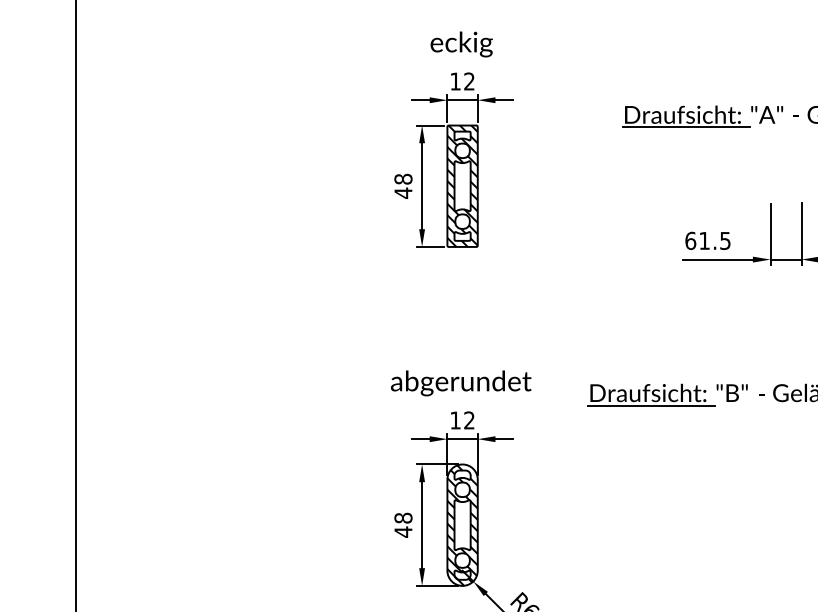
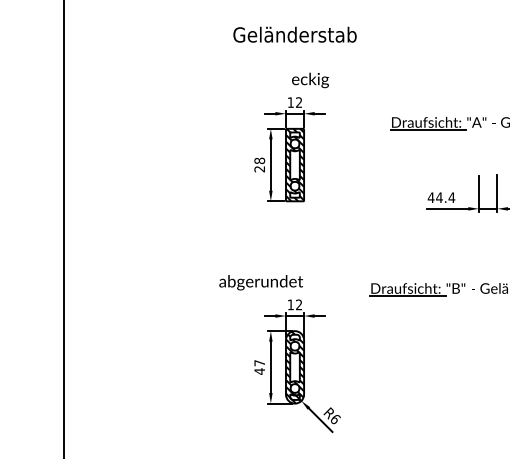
text: (461, 44) -> (310, 80), moved
text: (403, 191) -> (259, 168), 48 -> 28
text: (707, 240) -> (441, 197), 61.5 -> 44.4
text: (460, 382) -> (260, 282), moved
text: (403, 518) -> (259, 363), 48 -> 47

